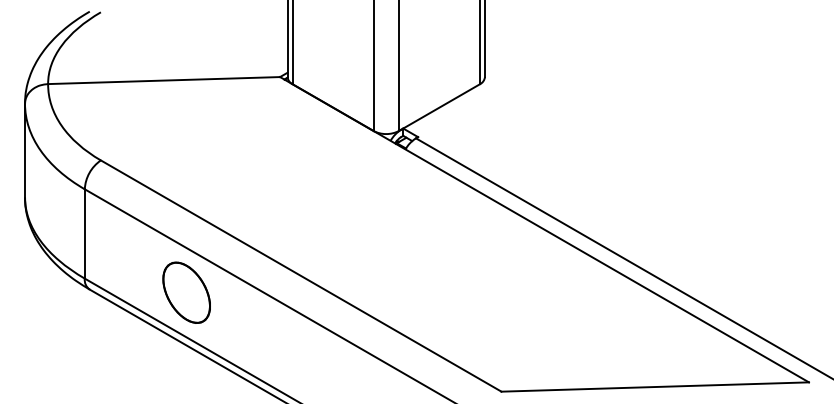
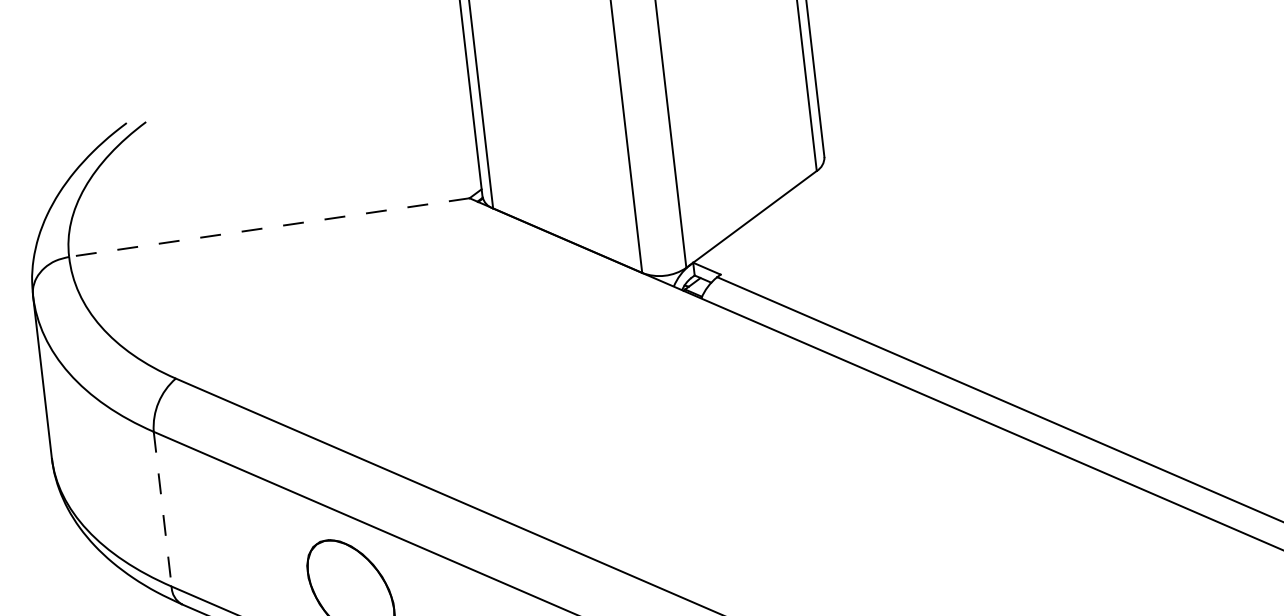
line: (163, 80) -> (268, 227), solid -> dashed
line: (84, 233) -> (162, 508), solid -> dashed

